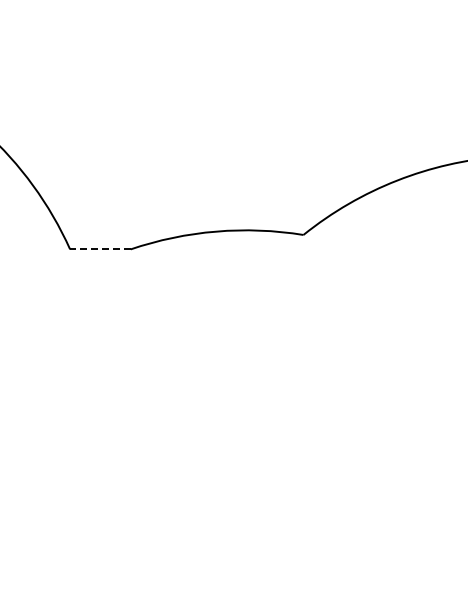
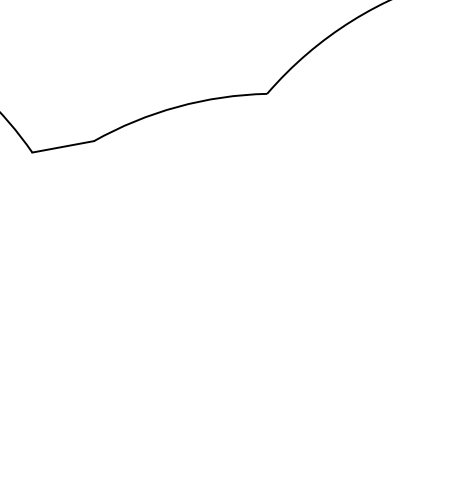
line: (99, 249) -> (62, 147), dashed -> solid

